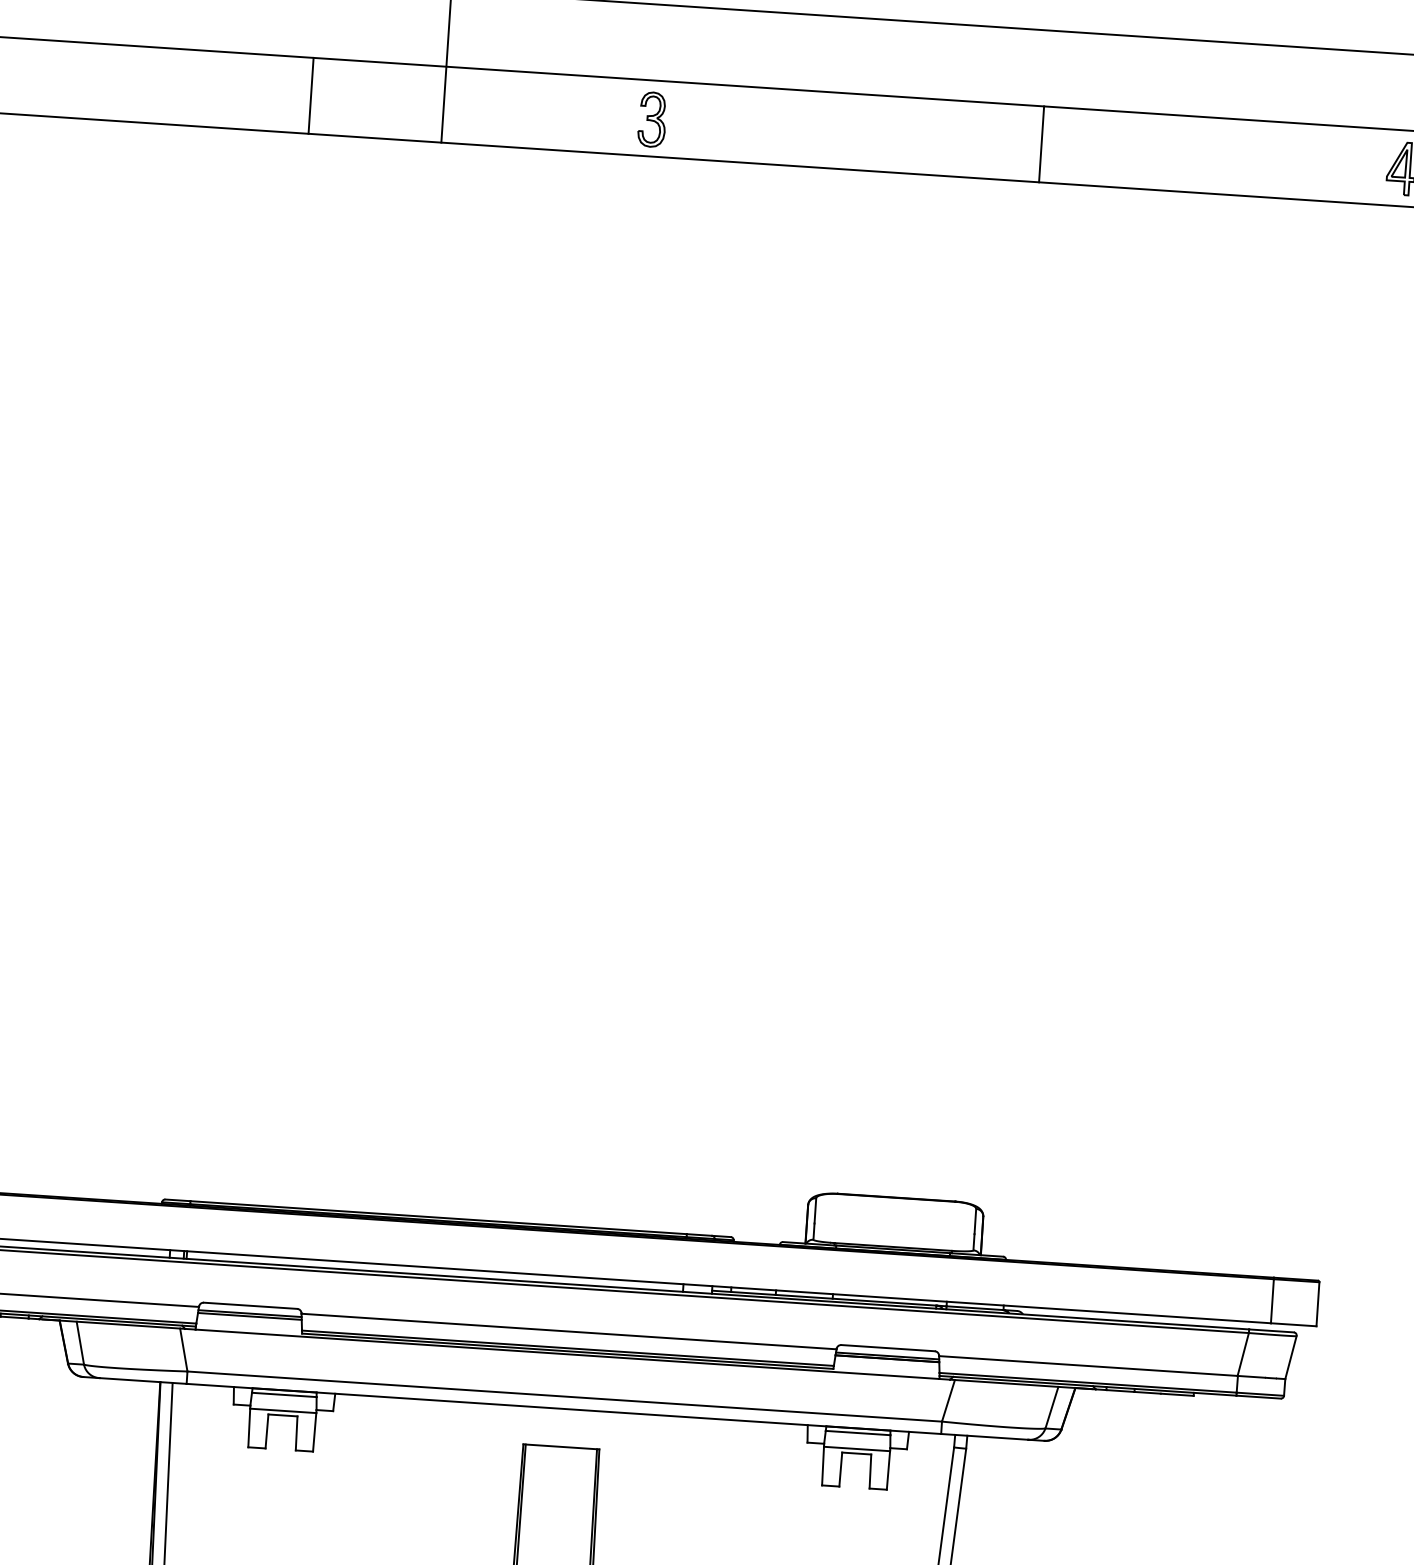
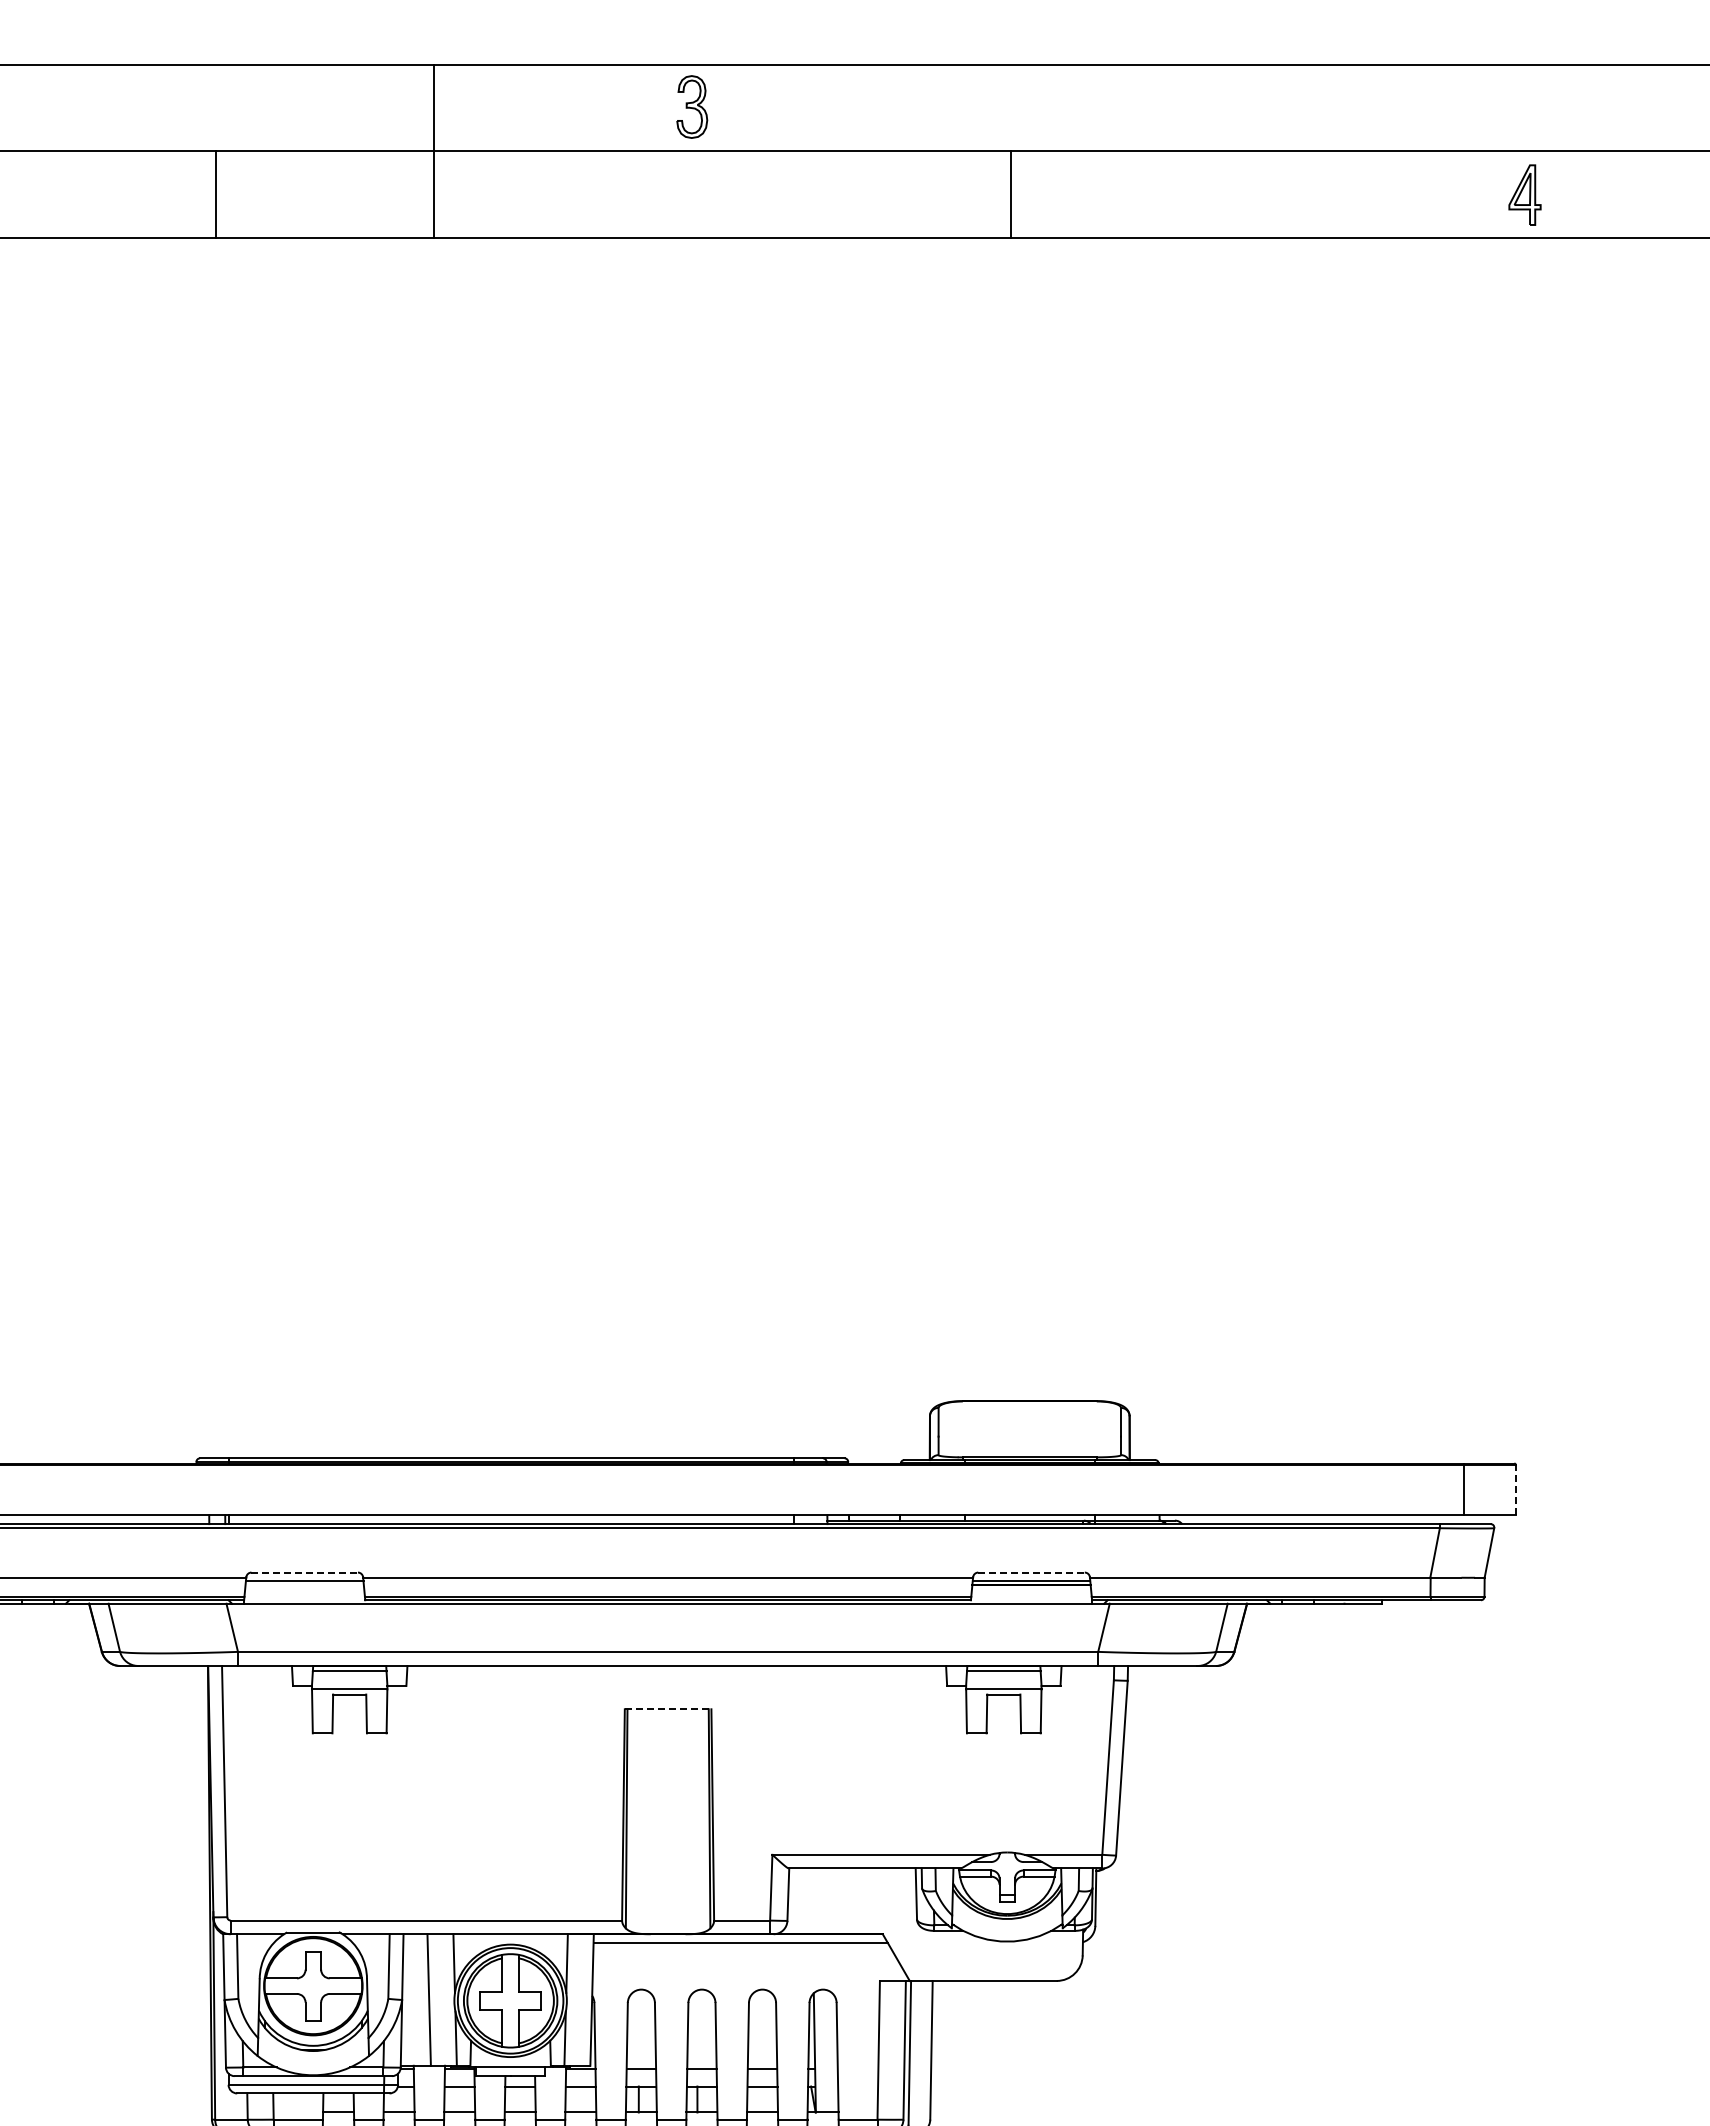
line: (311, 95) -> (216, 194), moved
part: (652, 119) -> (692, 106), moved
line: (1041, 144) -> (1010, 194), moved
line: (1318, 1303) -> (1516, 1489), solid -> dashed
line: (251, 1305) -> (305, 1572), solid -> dashed
line: (249, 1316) -> (304, 1584), removed
line: (888, 1348) -> (1032, 1572), solid -> dashed
line: (561, 1447) -> (668, 1709), solid -> dashed

